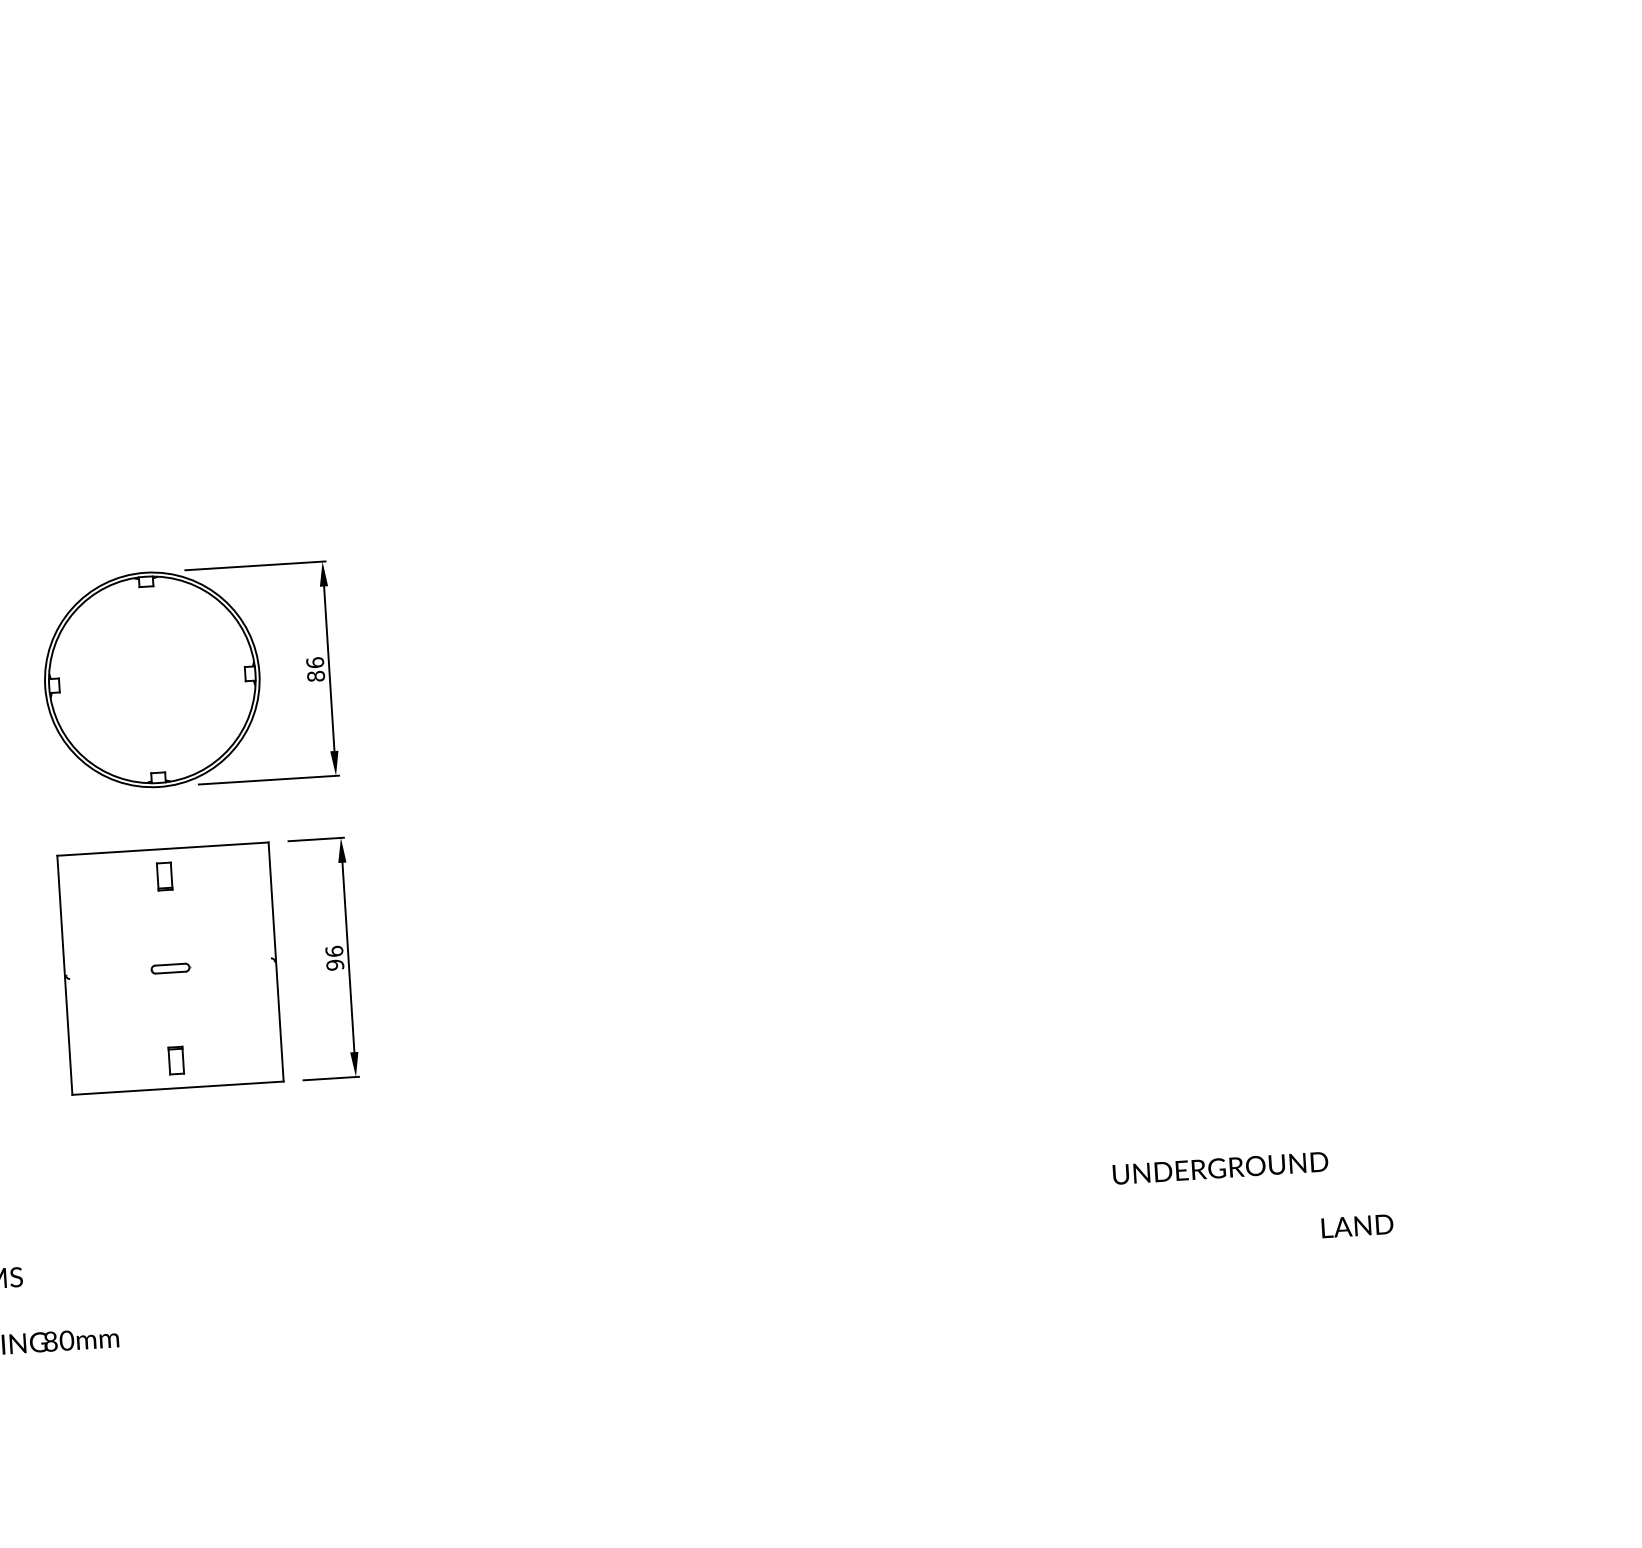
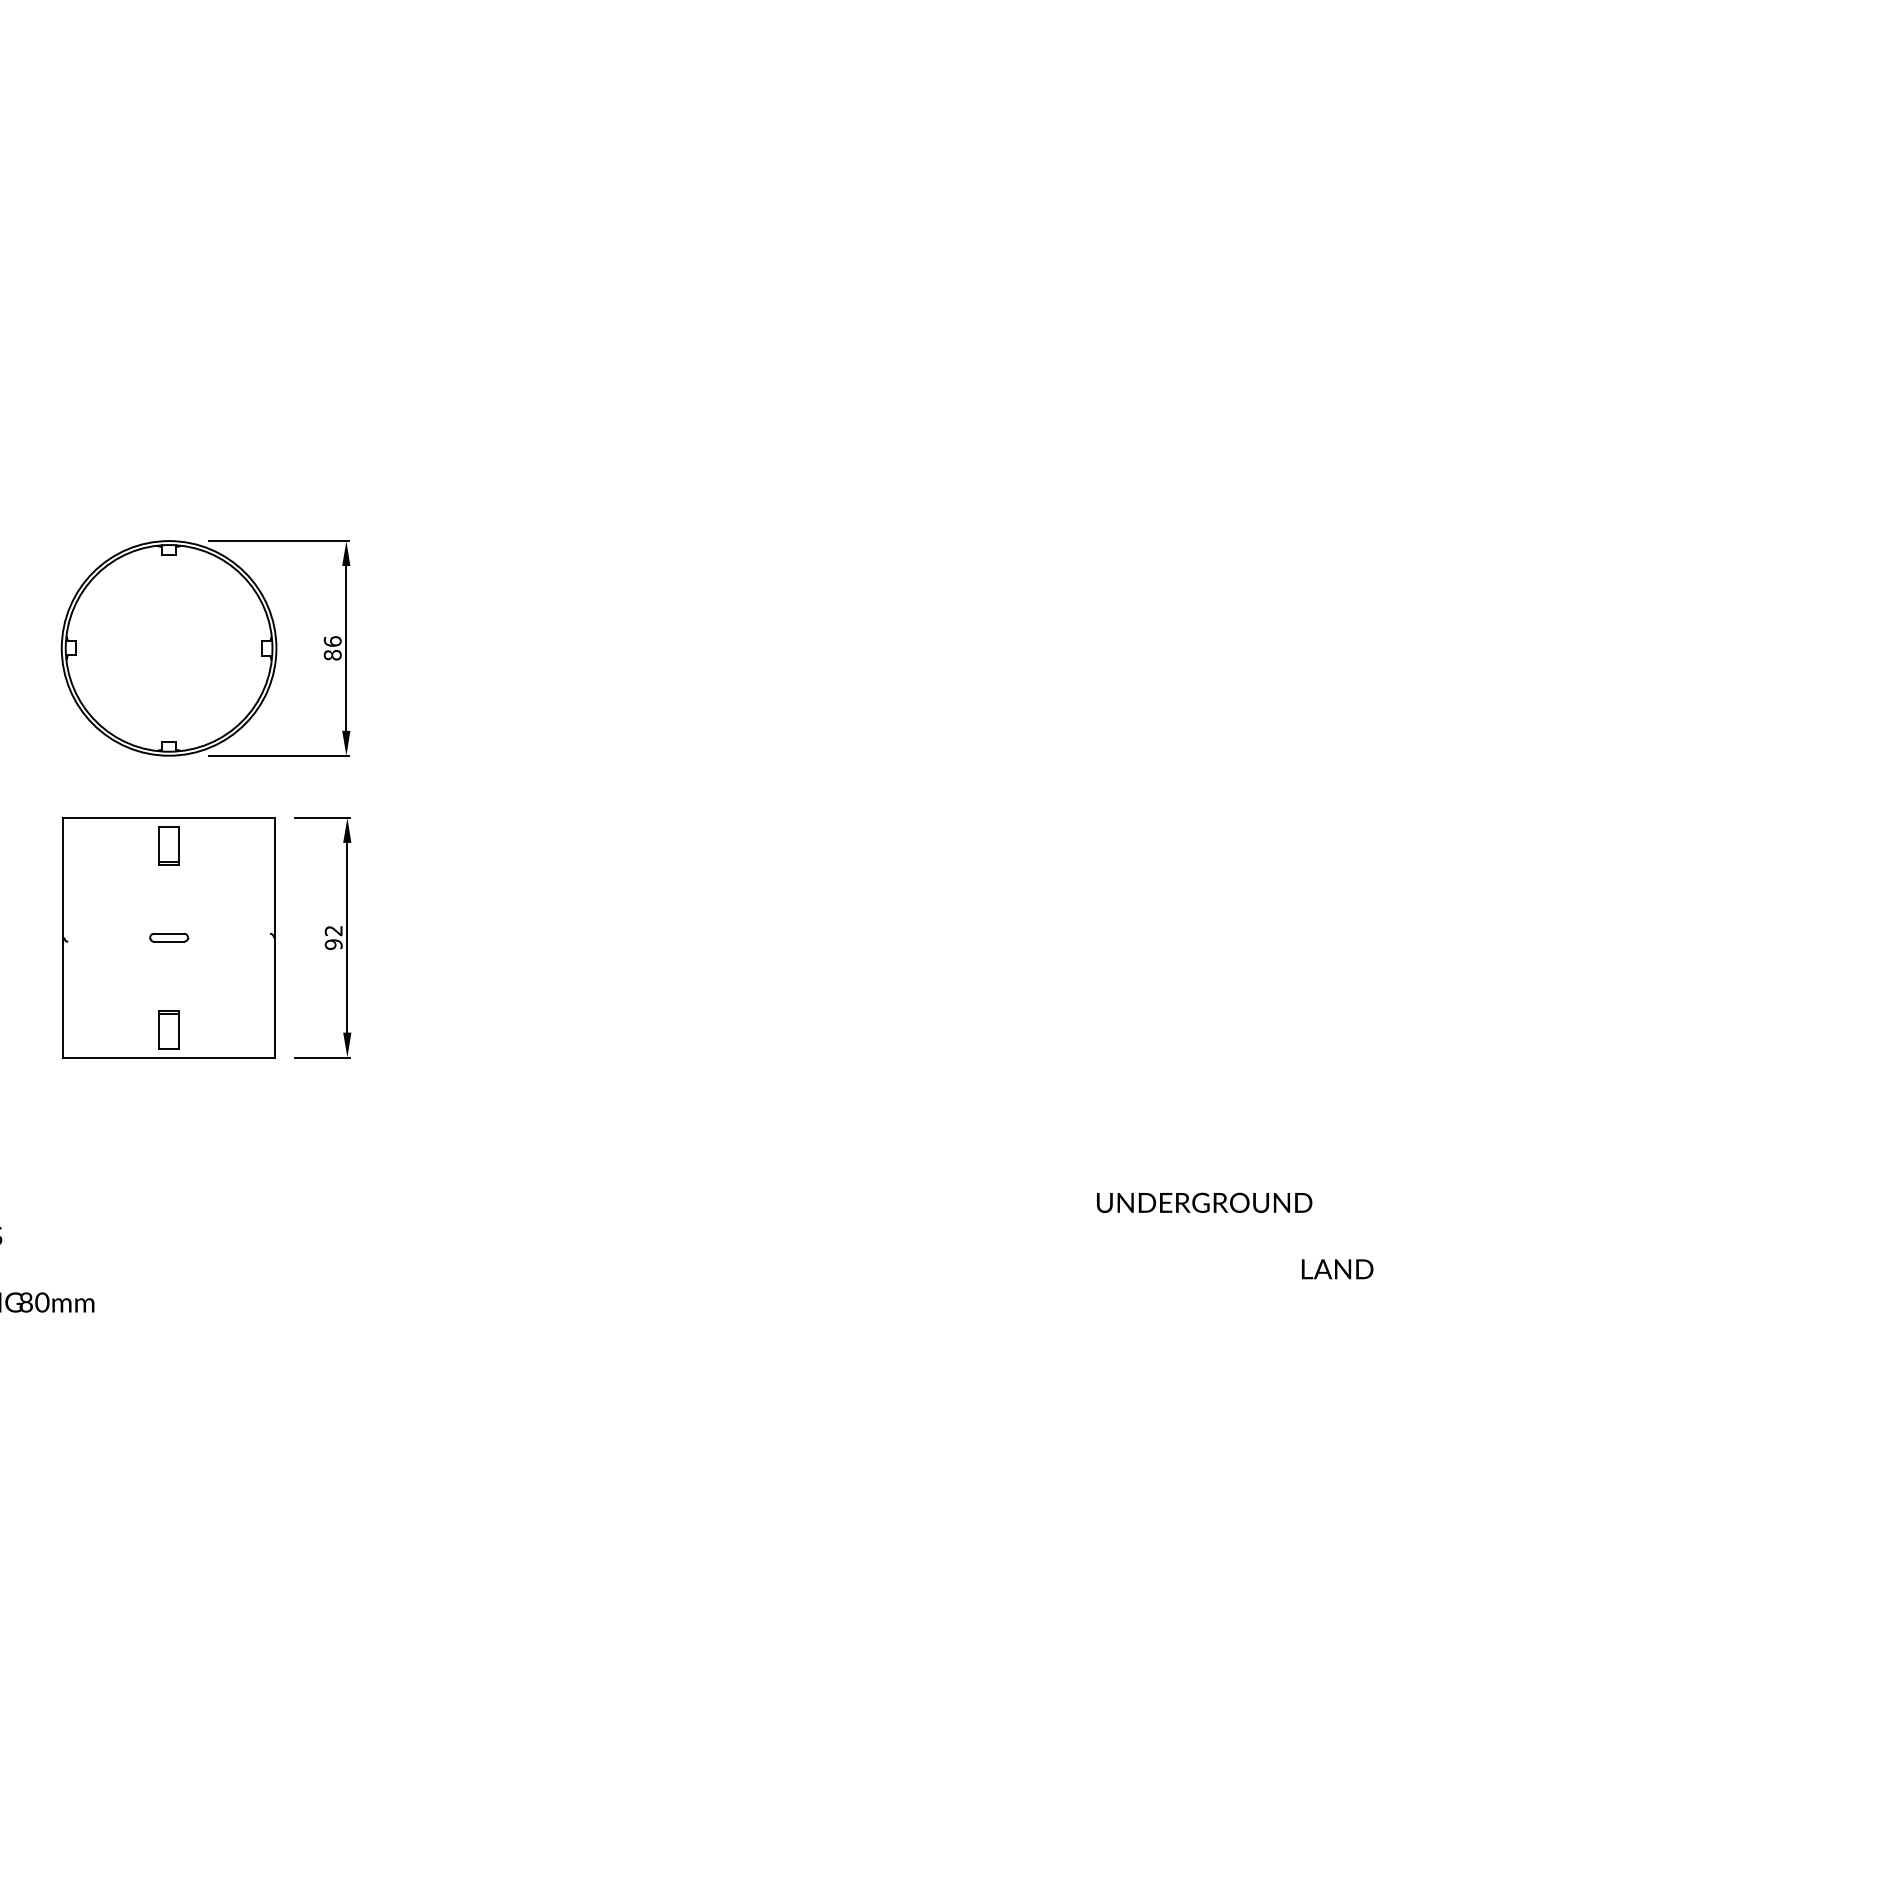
part: (164, 876) -> (168, 845), size x1.4
text: (334, 951) -> (333, 930), 96 -> 92
part: (175, 1060) -> (168, 1029), size x1.4

